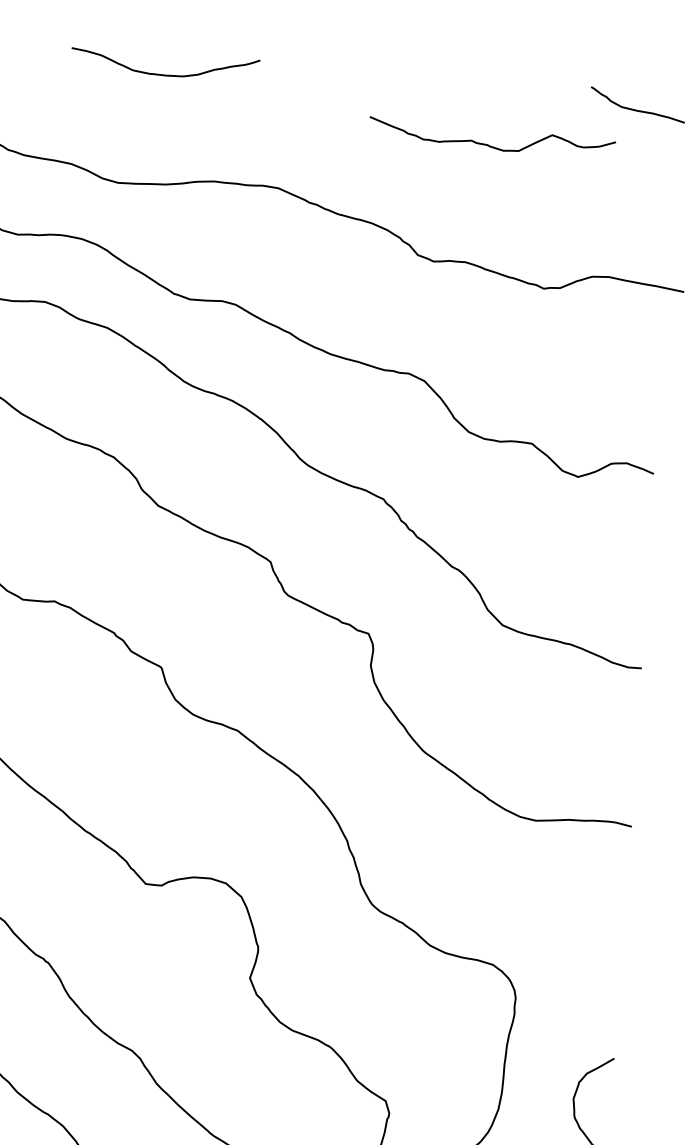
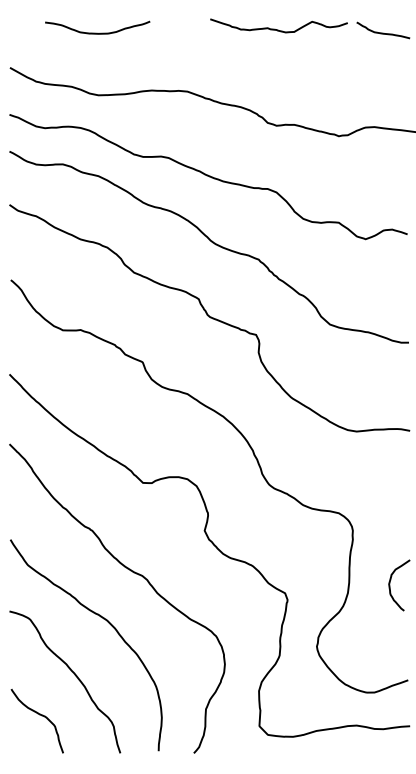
curve: (164, 73) -> (97, 32), moved
curve: (490, 144) -> (278, 29), moved

